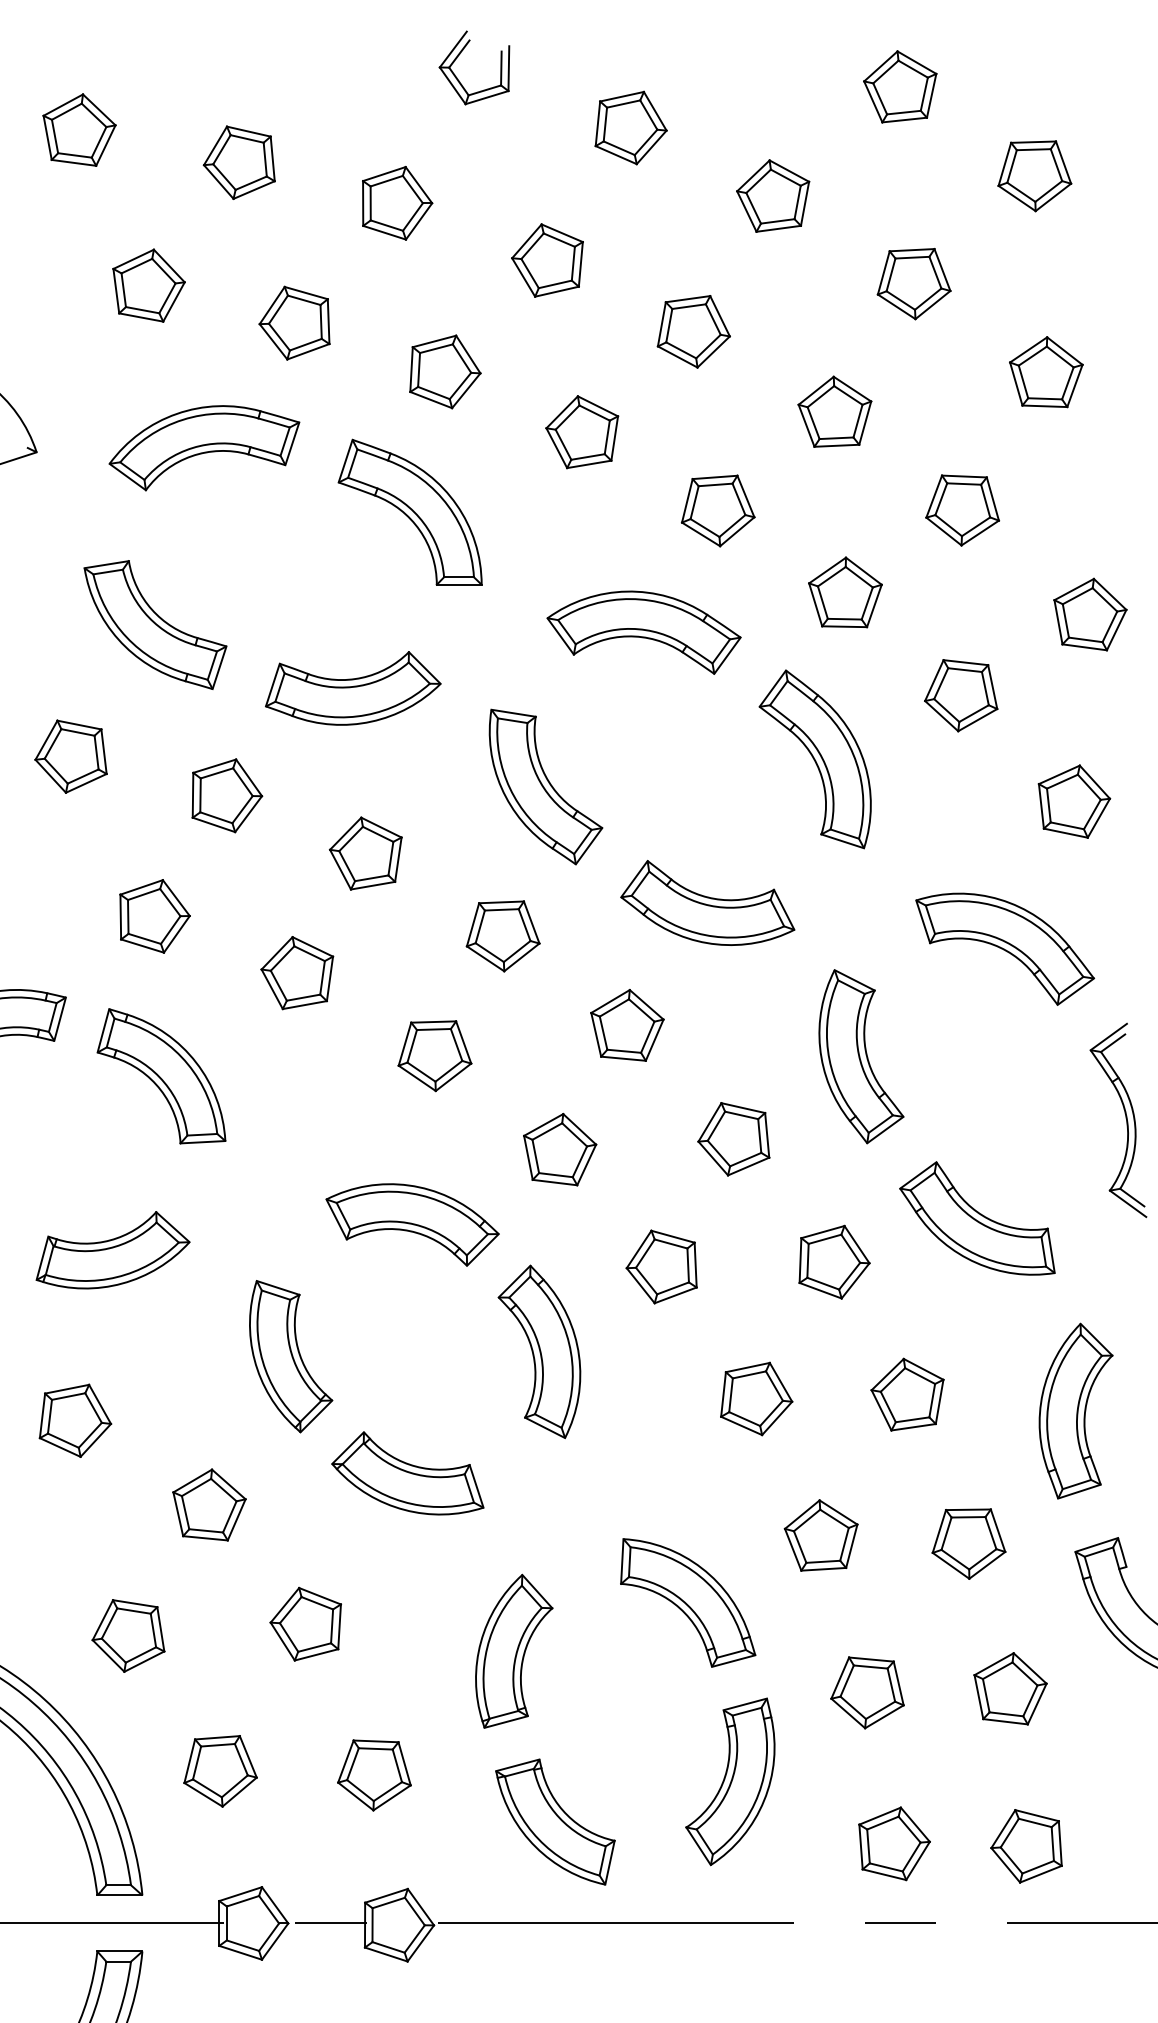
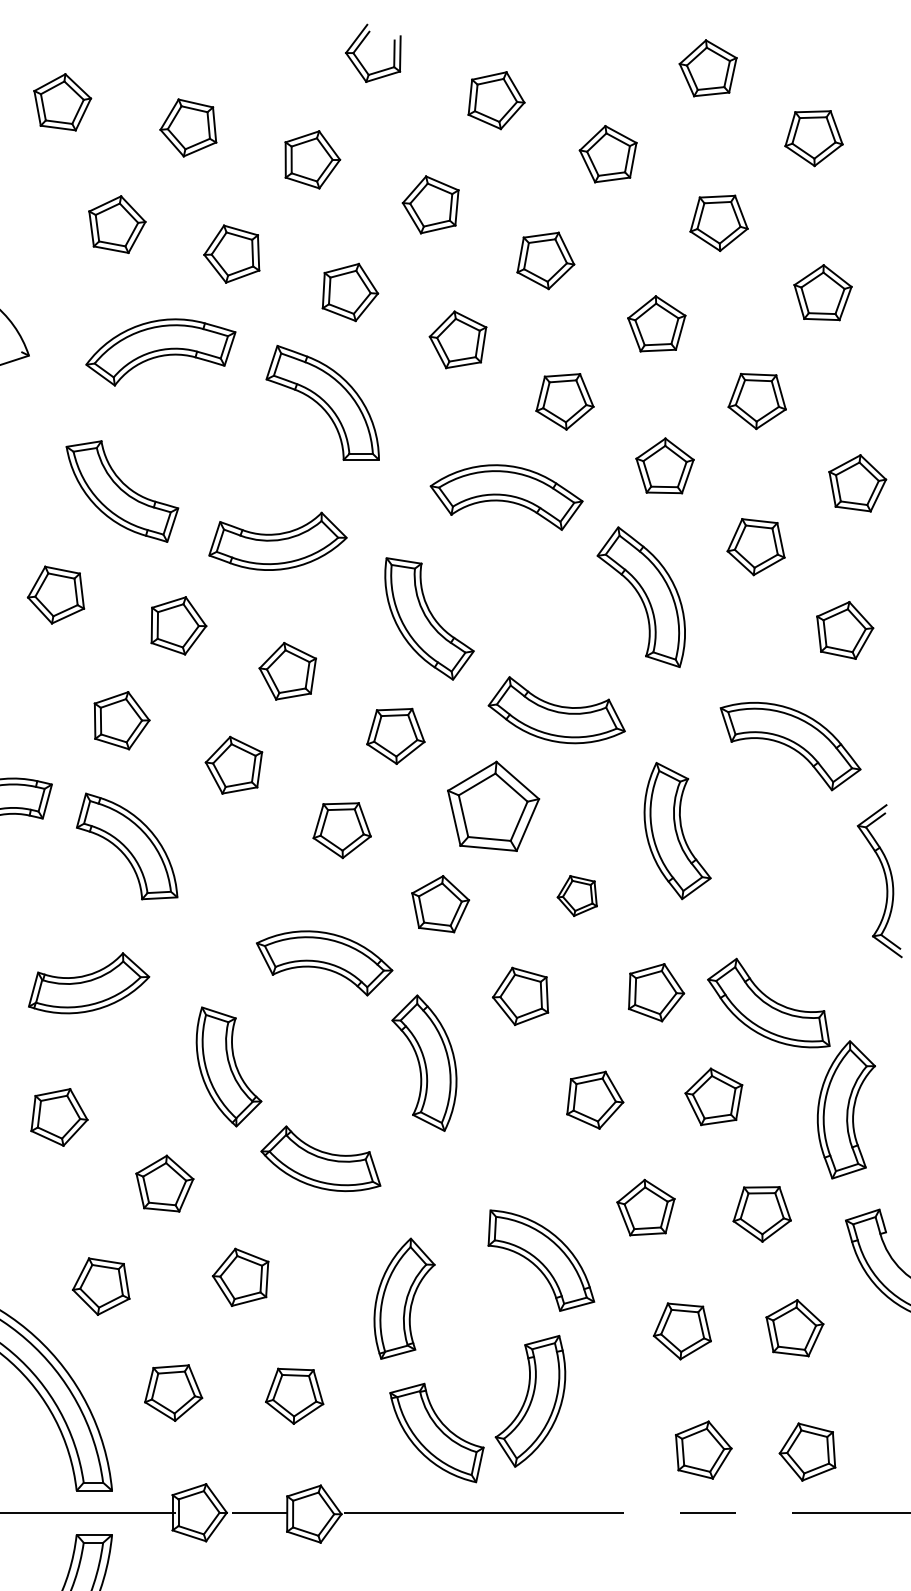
part: (627, 1025) -> (493, 806), size x1.6
part: (733, 1139) -> (577, 896), size x0.7
part: (977, 1218) -> (768, 1003), moved
part: (730, 1781) -> (530, 1401), moved

